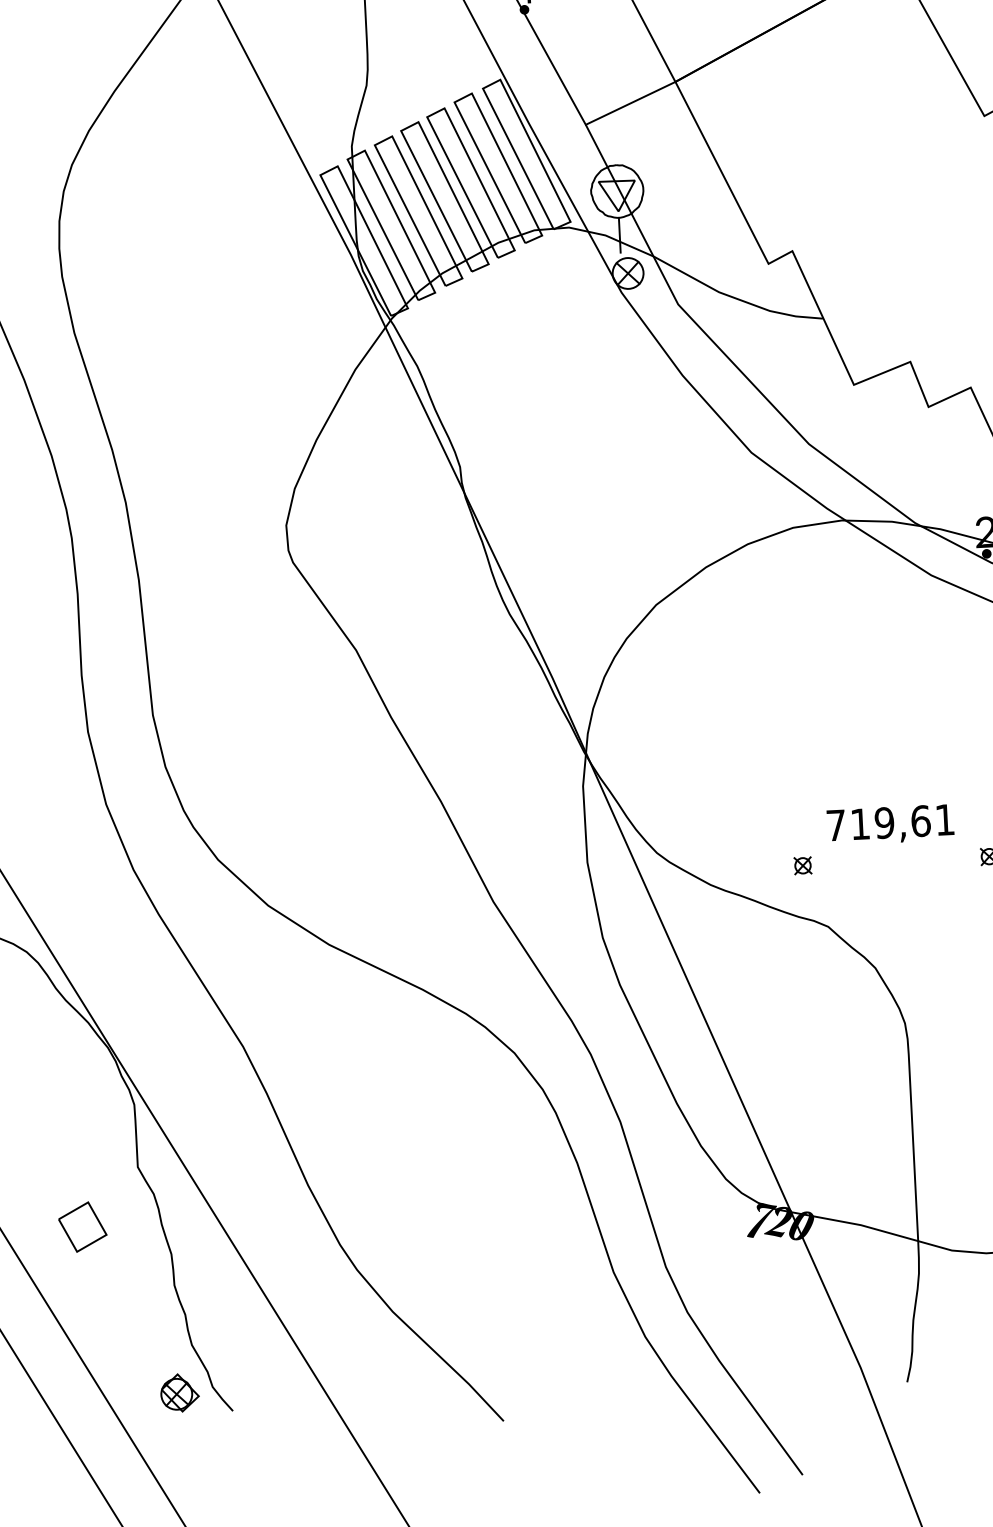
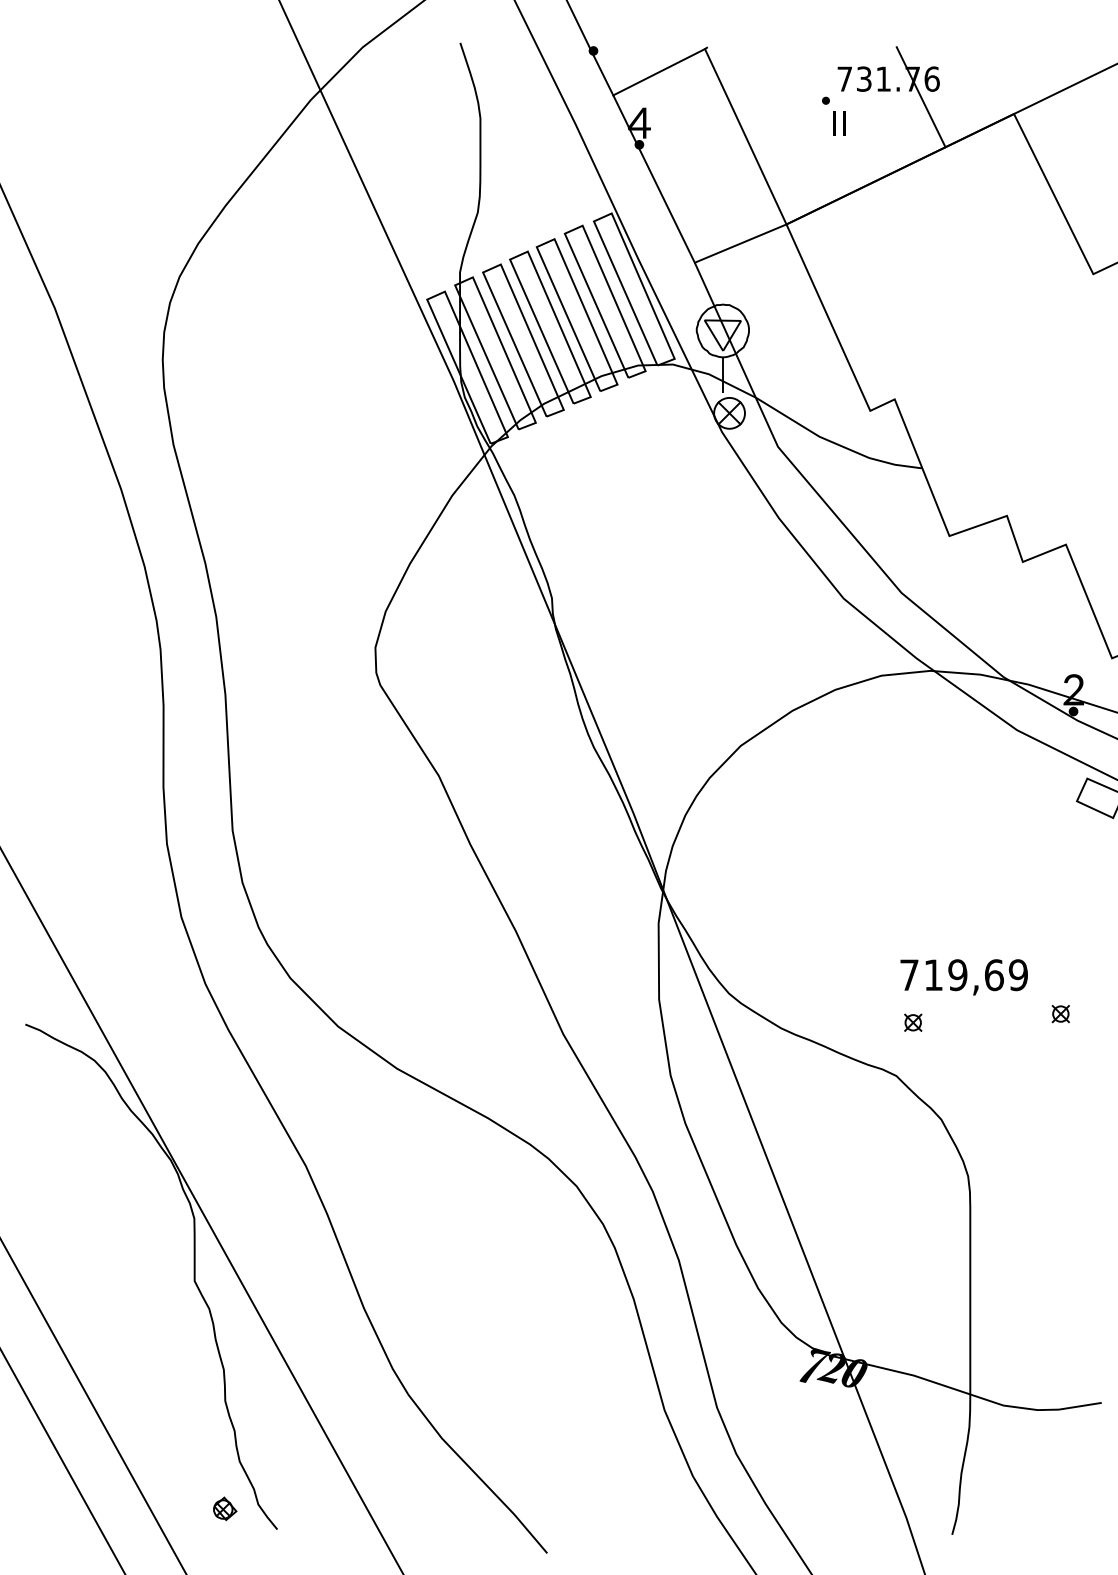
text: (944, 820) -> (1017, 975), 719,61 -> 719,69
part: (803, 865) -> (913, 1022), moved
part: (82, 1226) -> (136, 1337), removed
part: (179, 1392) -> (224, 1508), size x0.6

